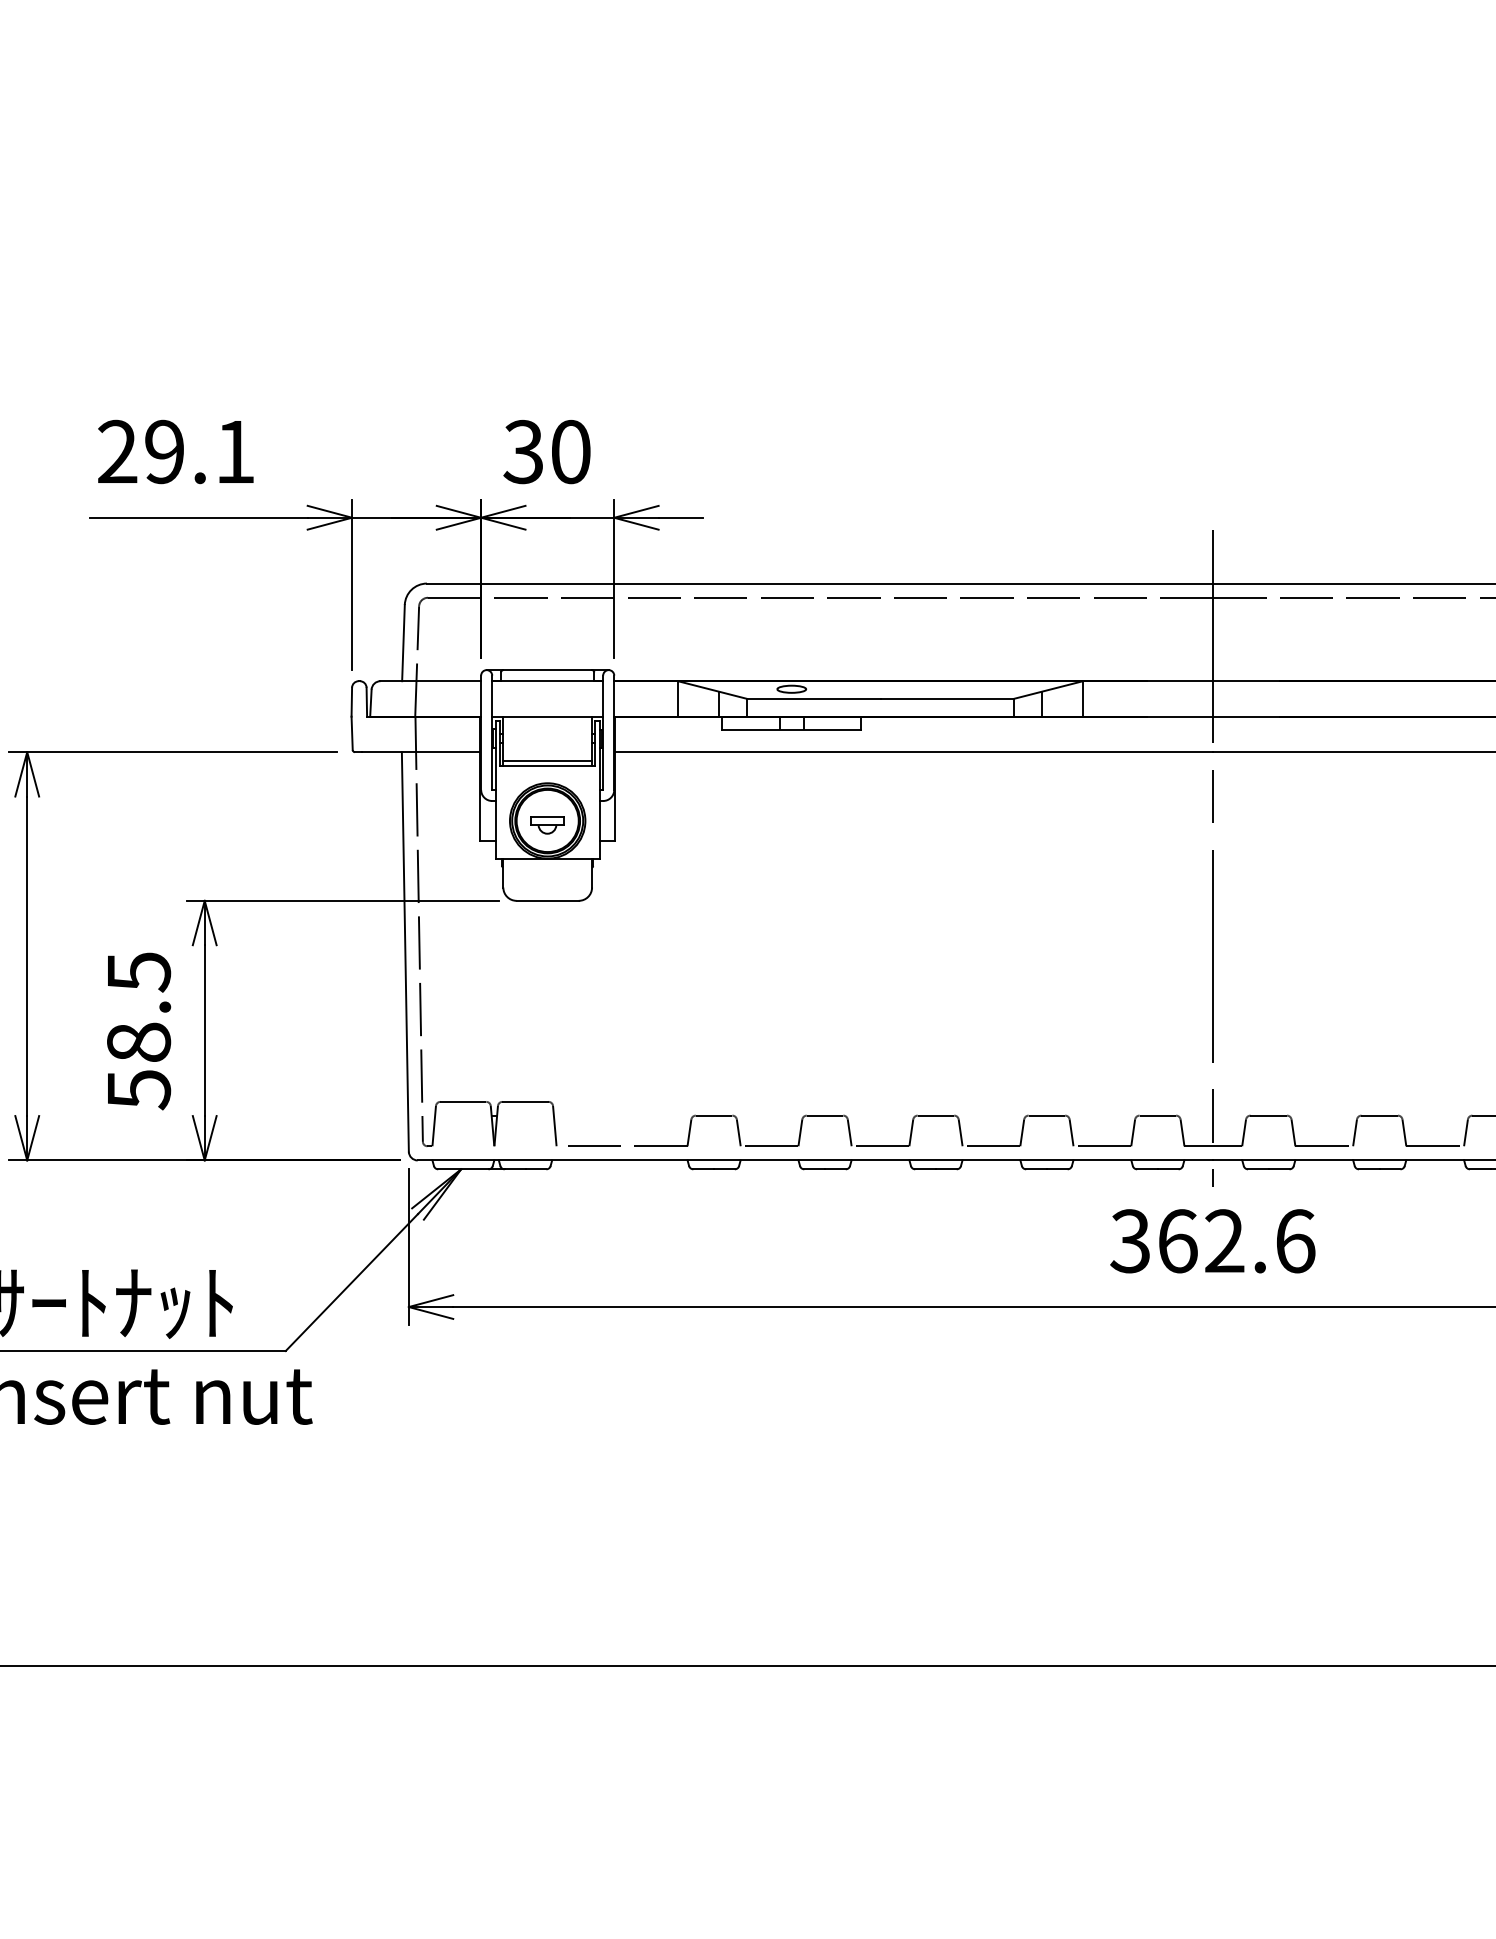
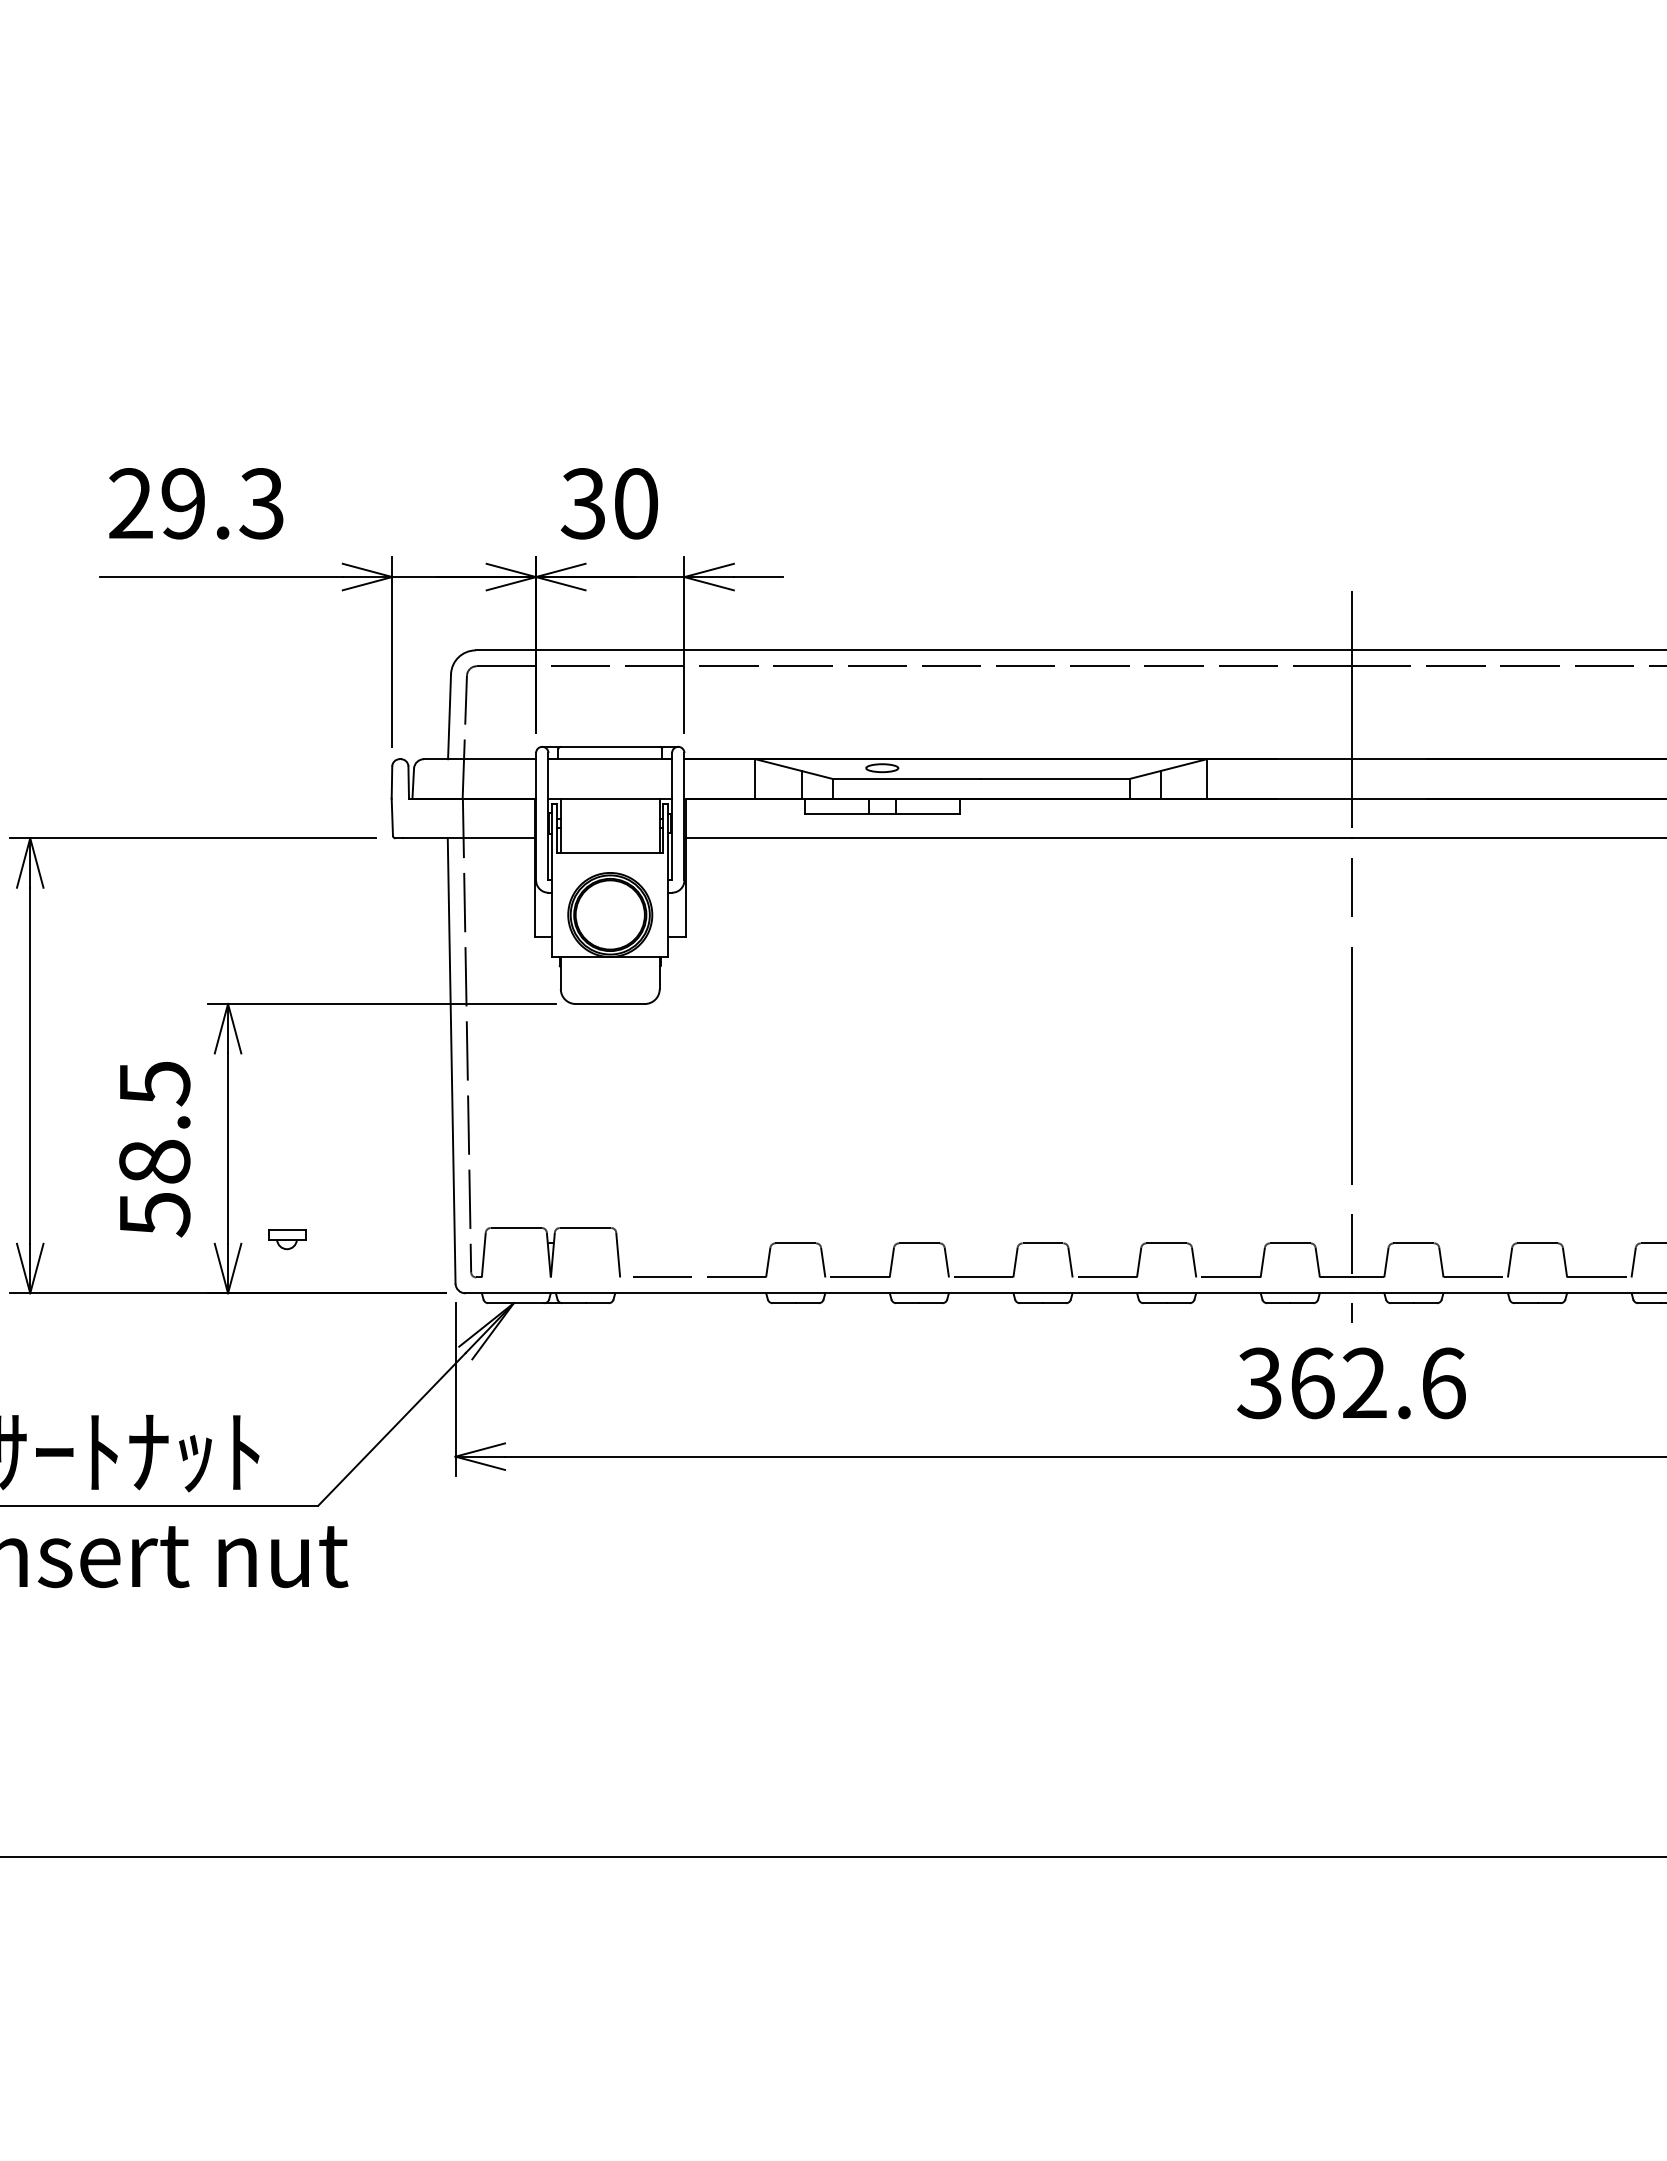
text: (234, 451) -> (261, 503), 29.1 -> 29.3
line: (547, 761) -> (609, 848), removed
part: (547, 825) -> (287, 1239), moved

